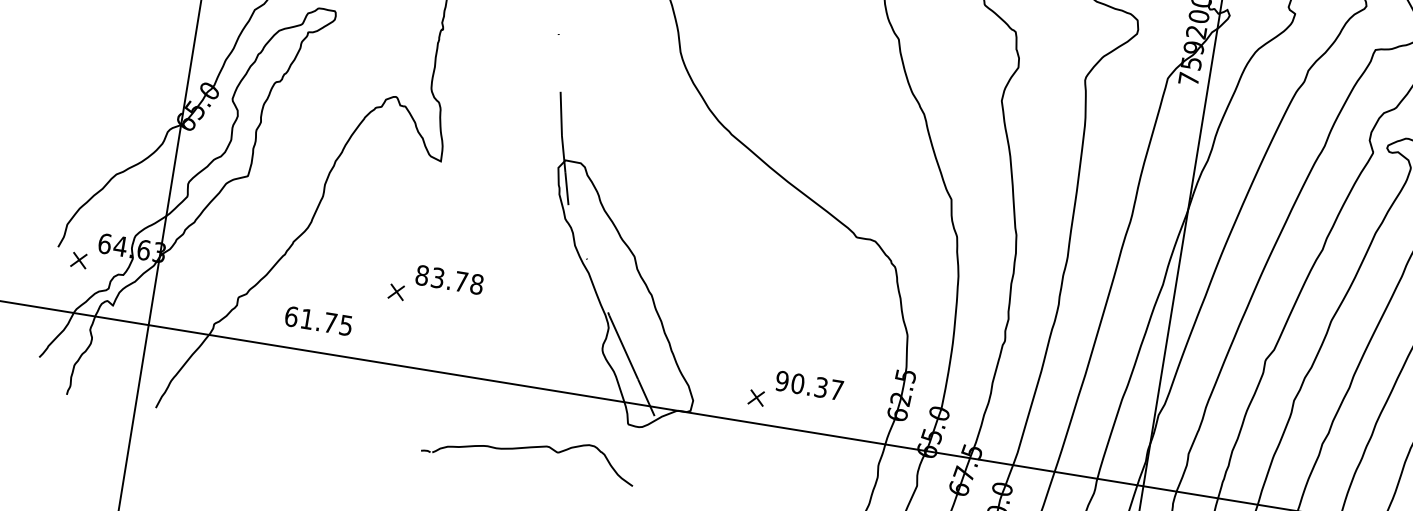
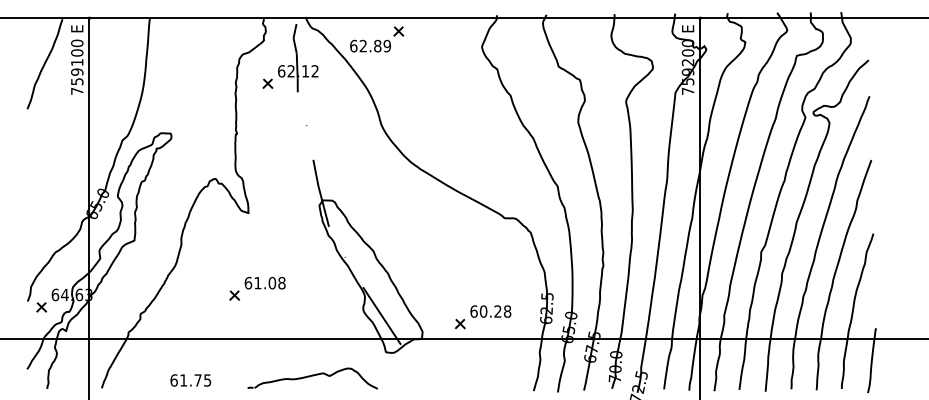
text: (442, 277) -> (260, 282), 83.78 -> 61.08
text: (318, 321) -> (190, 380), moved
text: (809, 385) -> (490, 311), 90.37 -> 60.28
part: (529, 452) -> (312, 378), moved

